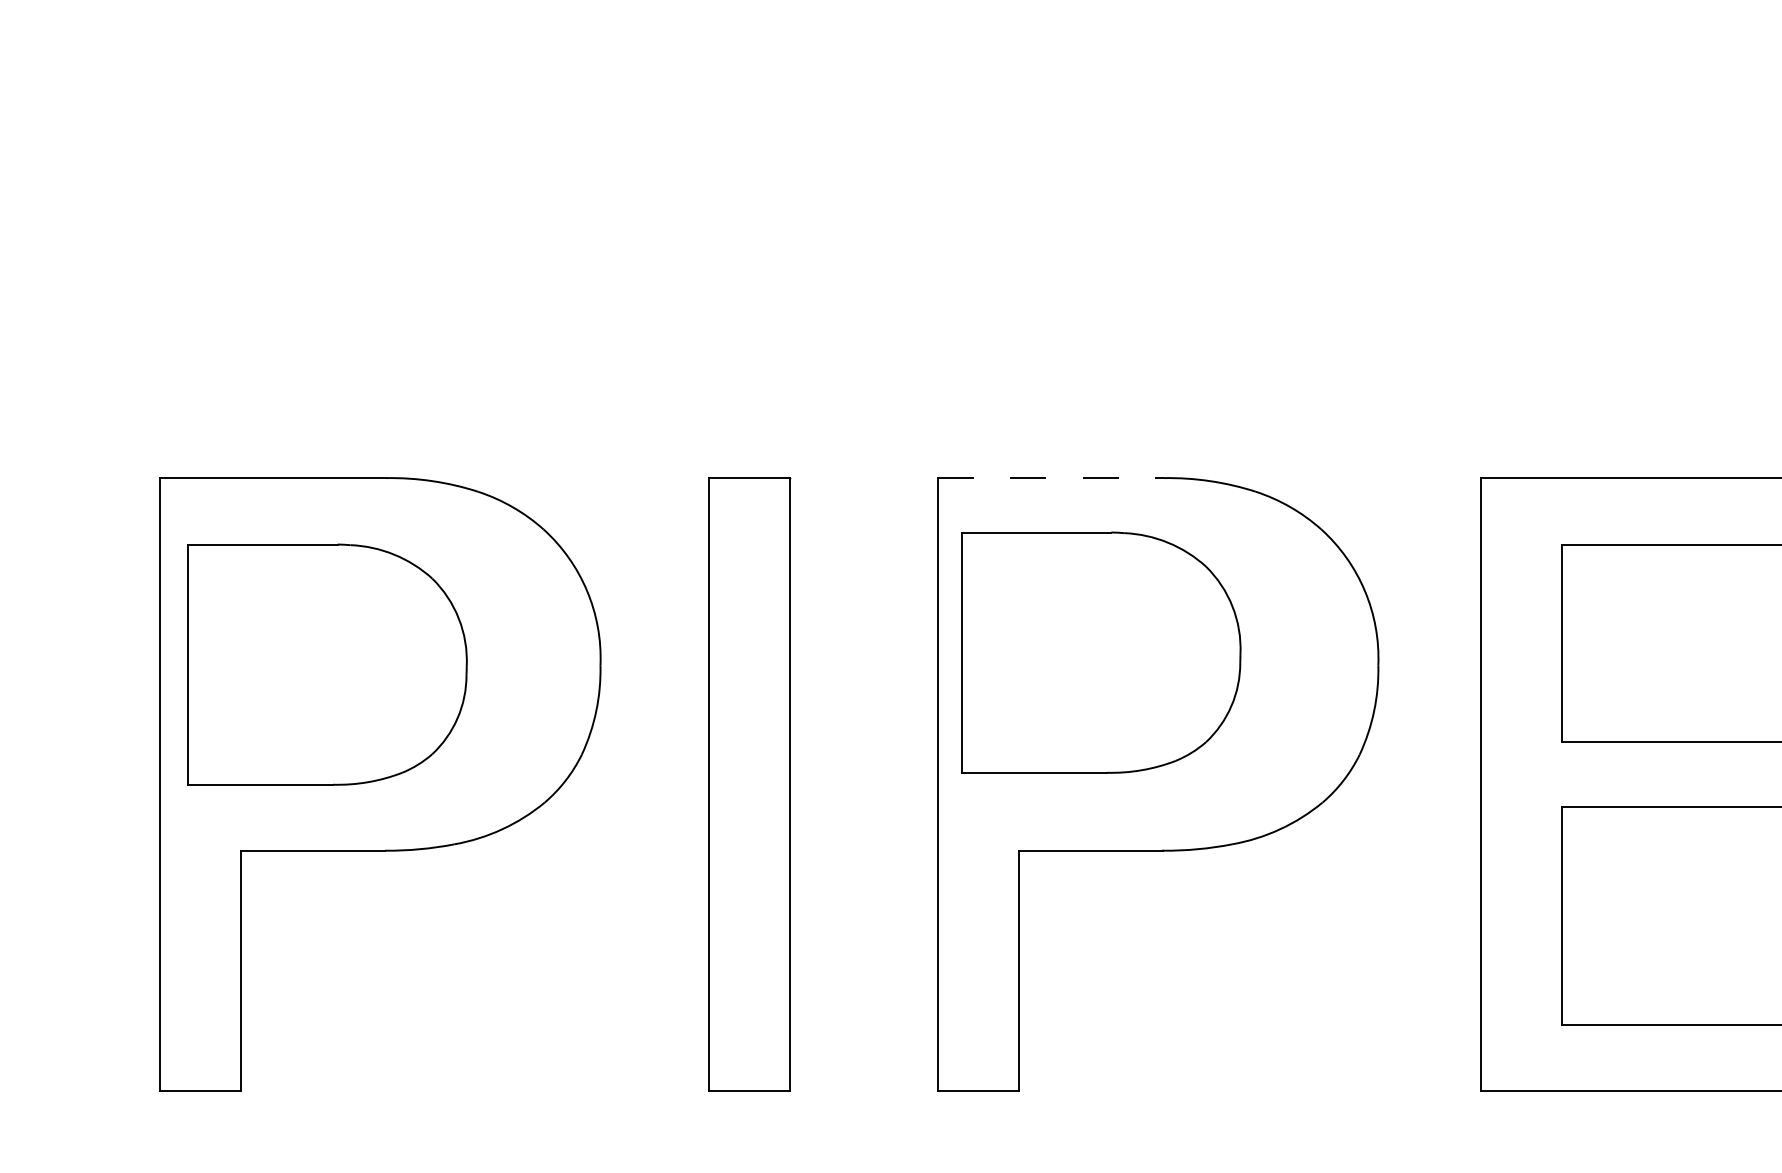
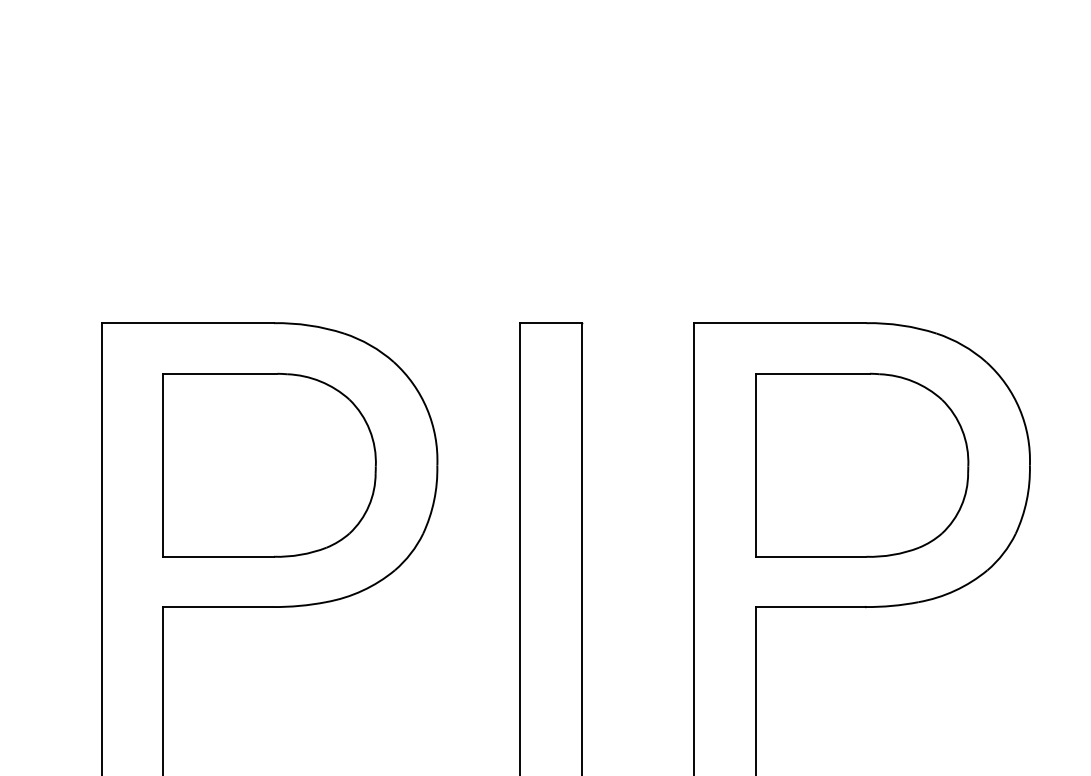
line: (1050, 478) -> (780, 323), dashed -> solid
part: (1101, 652) -> (862, 465), moved
part: (327, 664) -> (269, 465), moved

